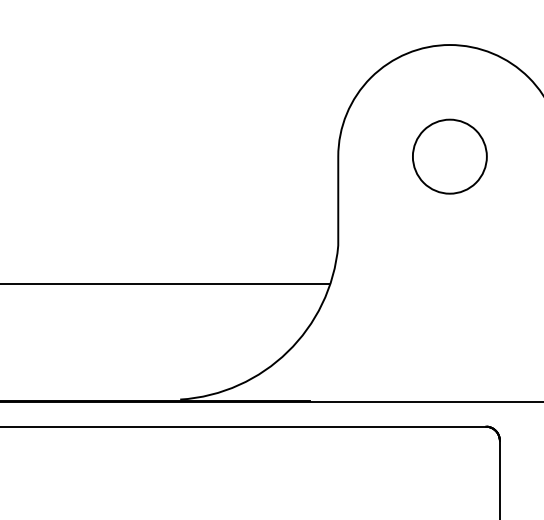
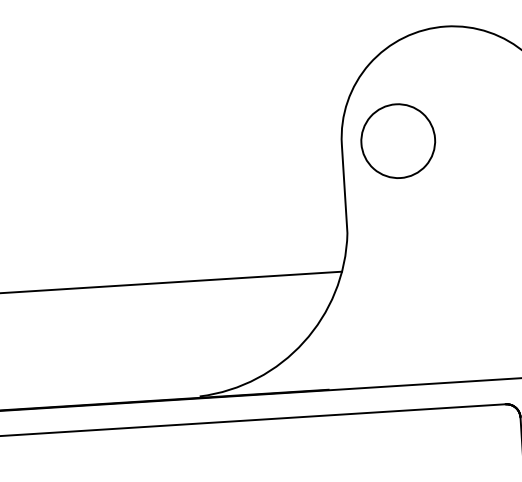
part: (449, 156) -> (397, 141), moved

